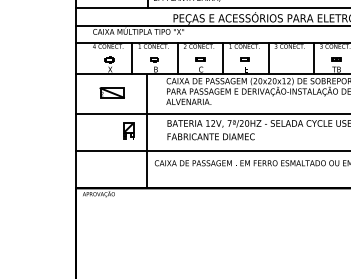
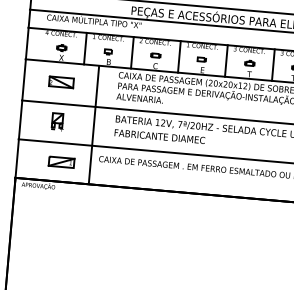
part: (291, 58) -> (250, 62), added
part: (128, 130) -> (57, 121), moved
part: (119, 169) -> (62, 162), added

